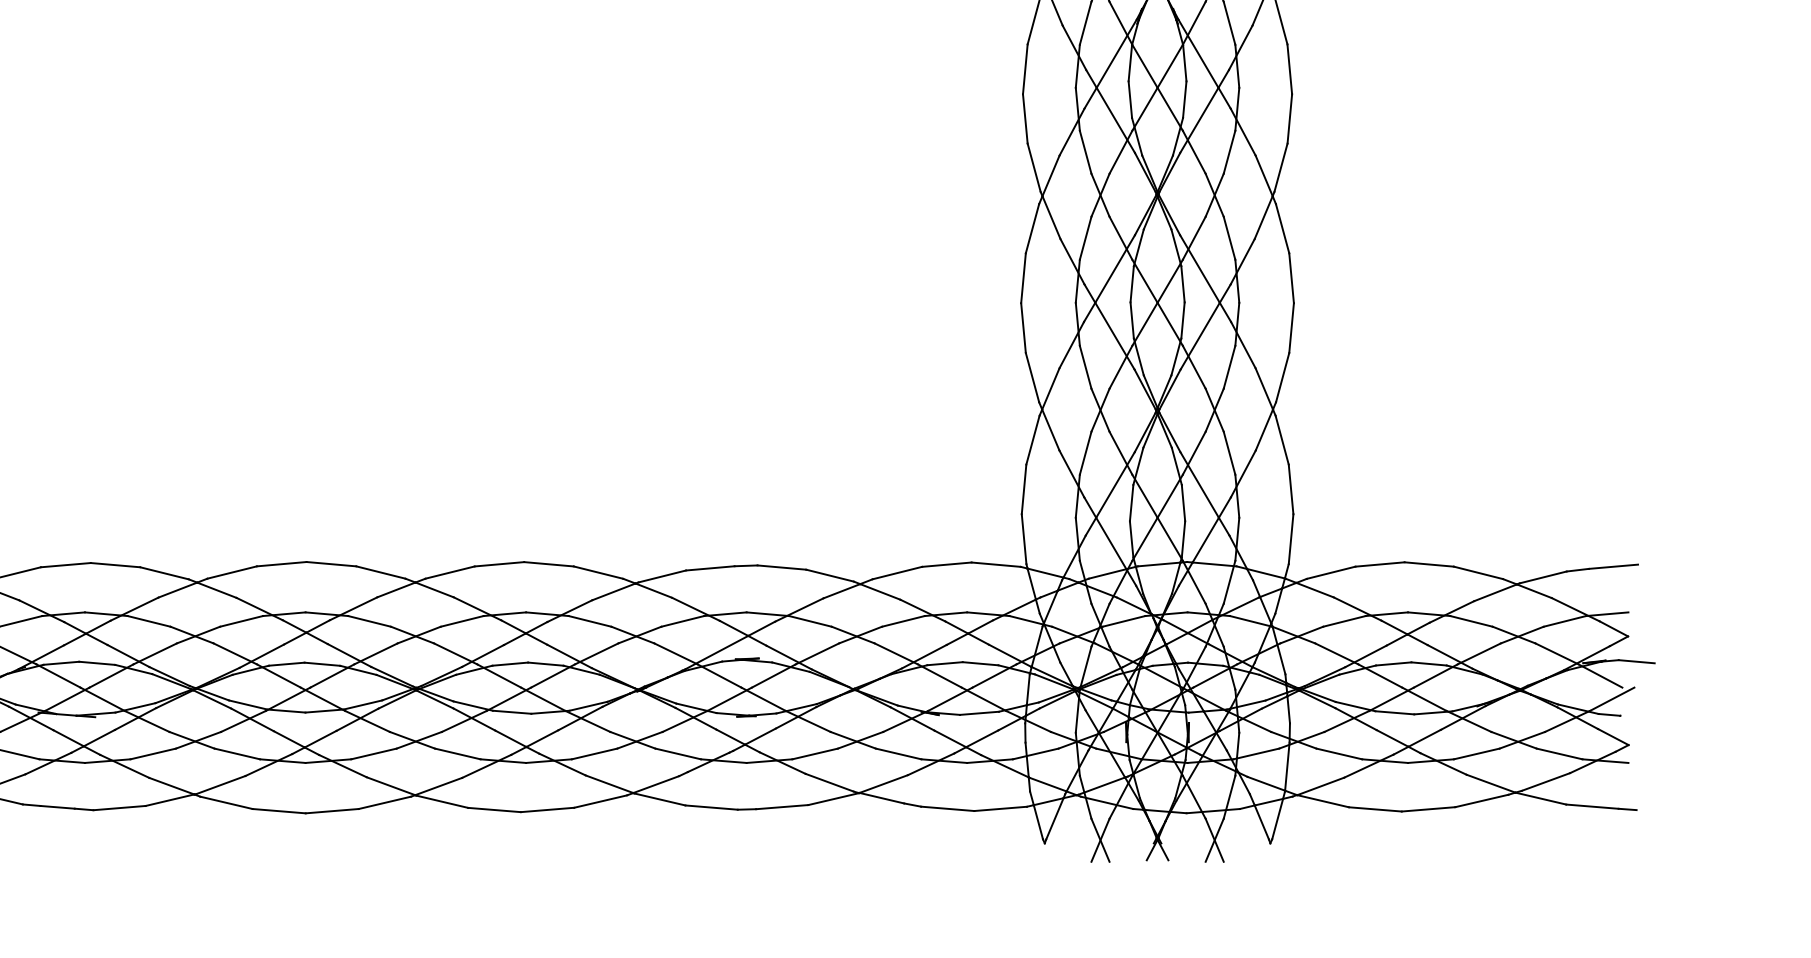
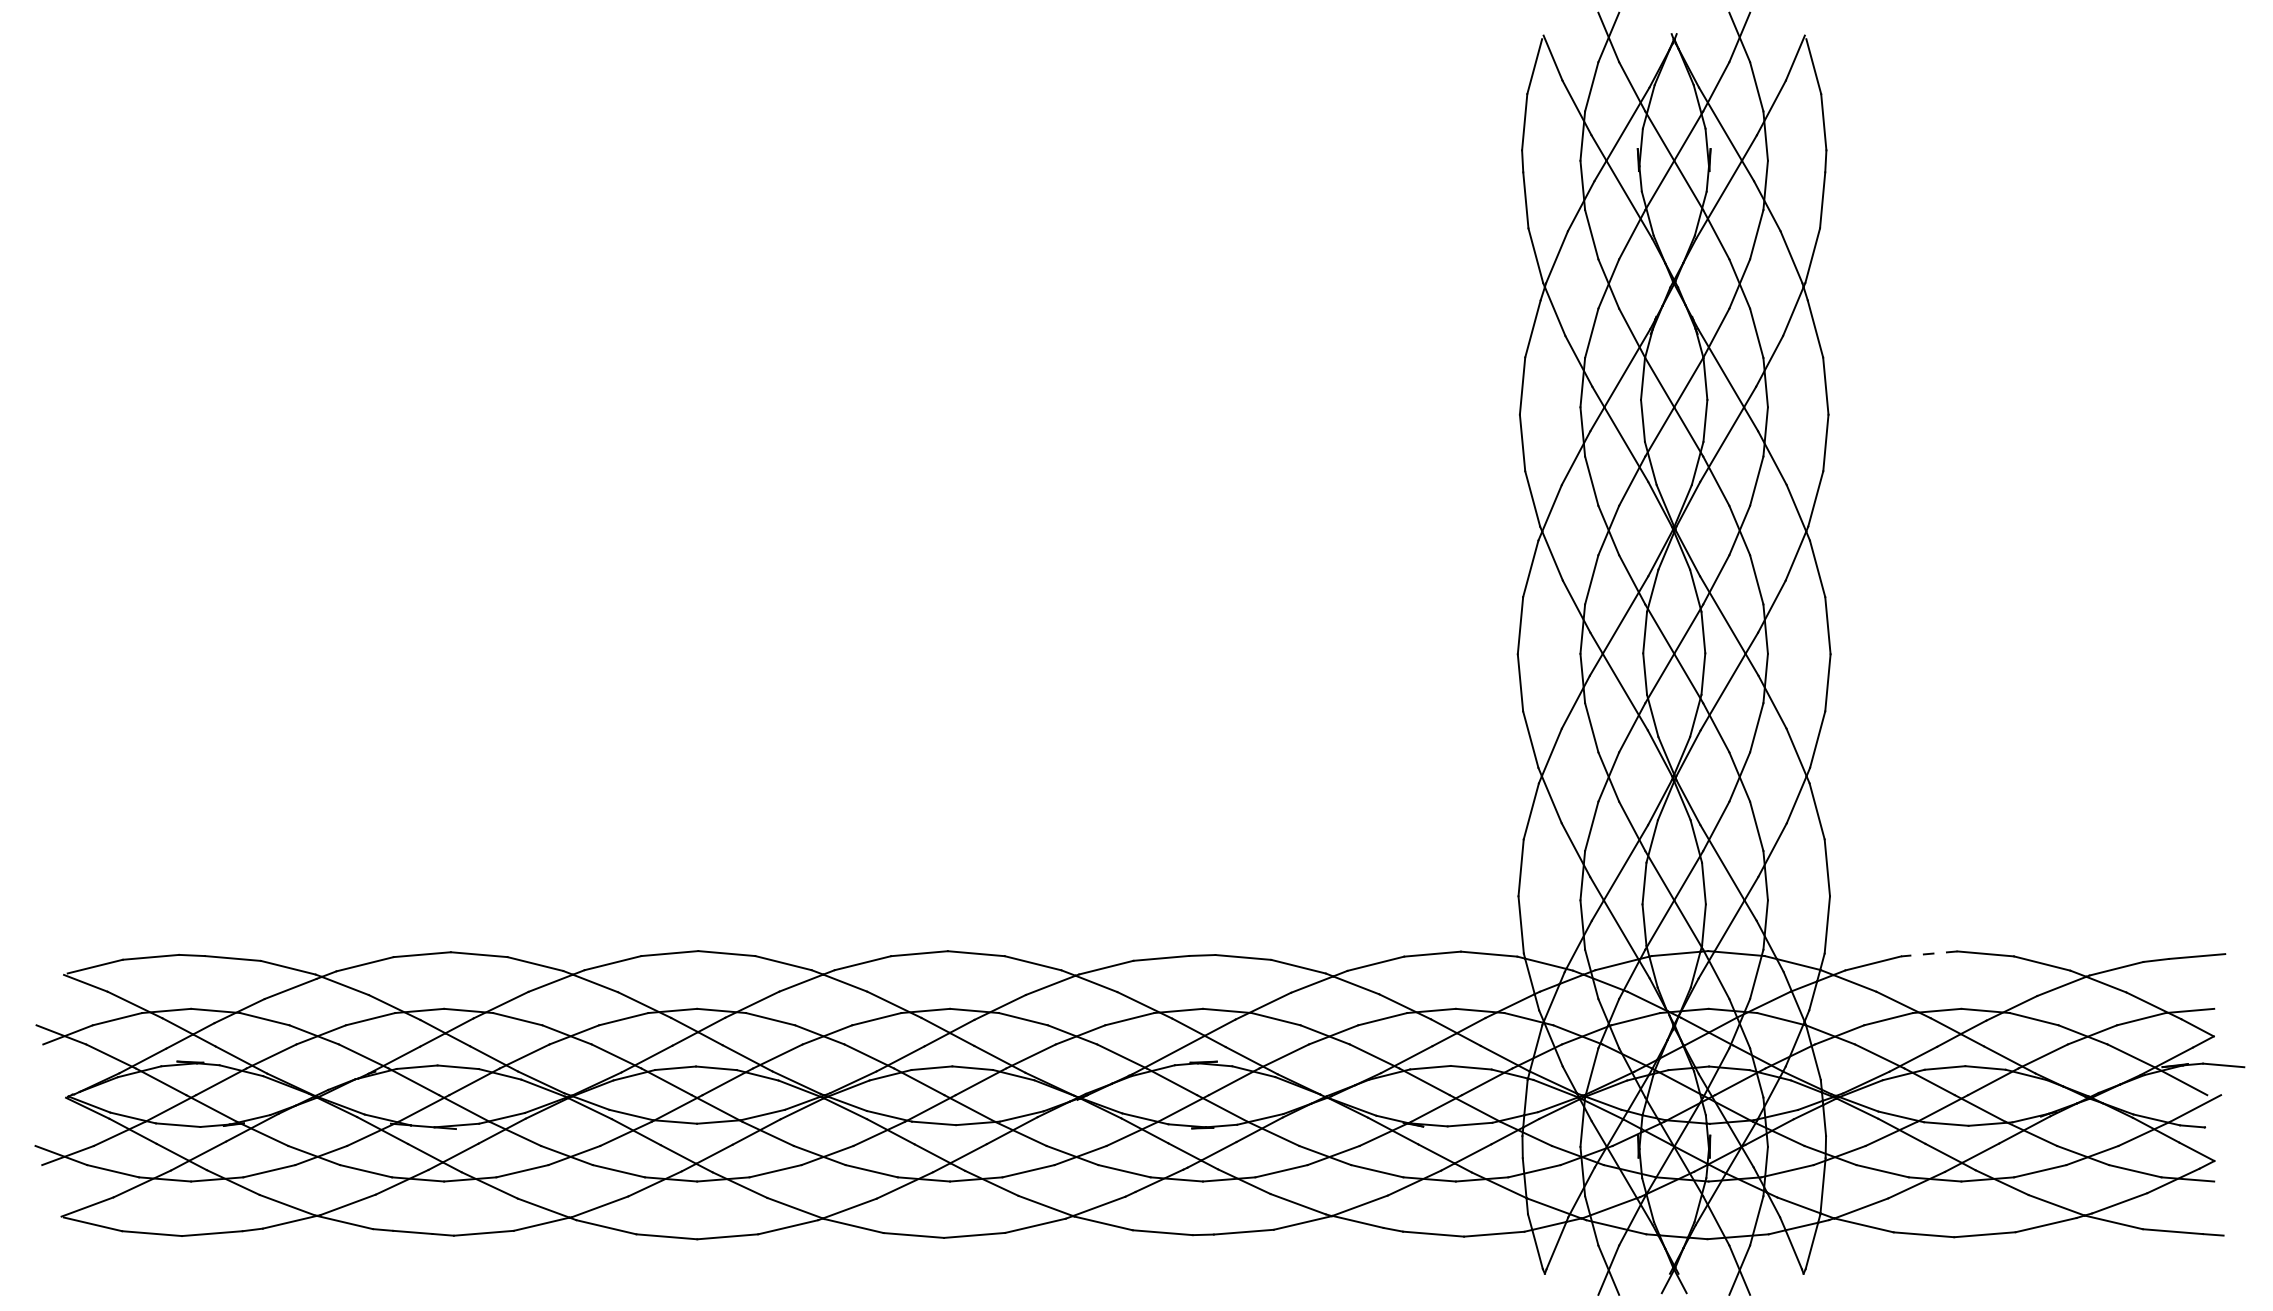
line: (1379, 564) -> (1928, 953), solid -> dashed

